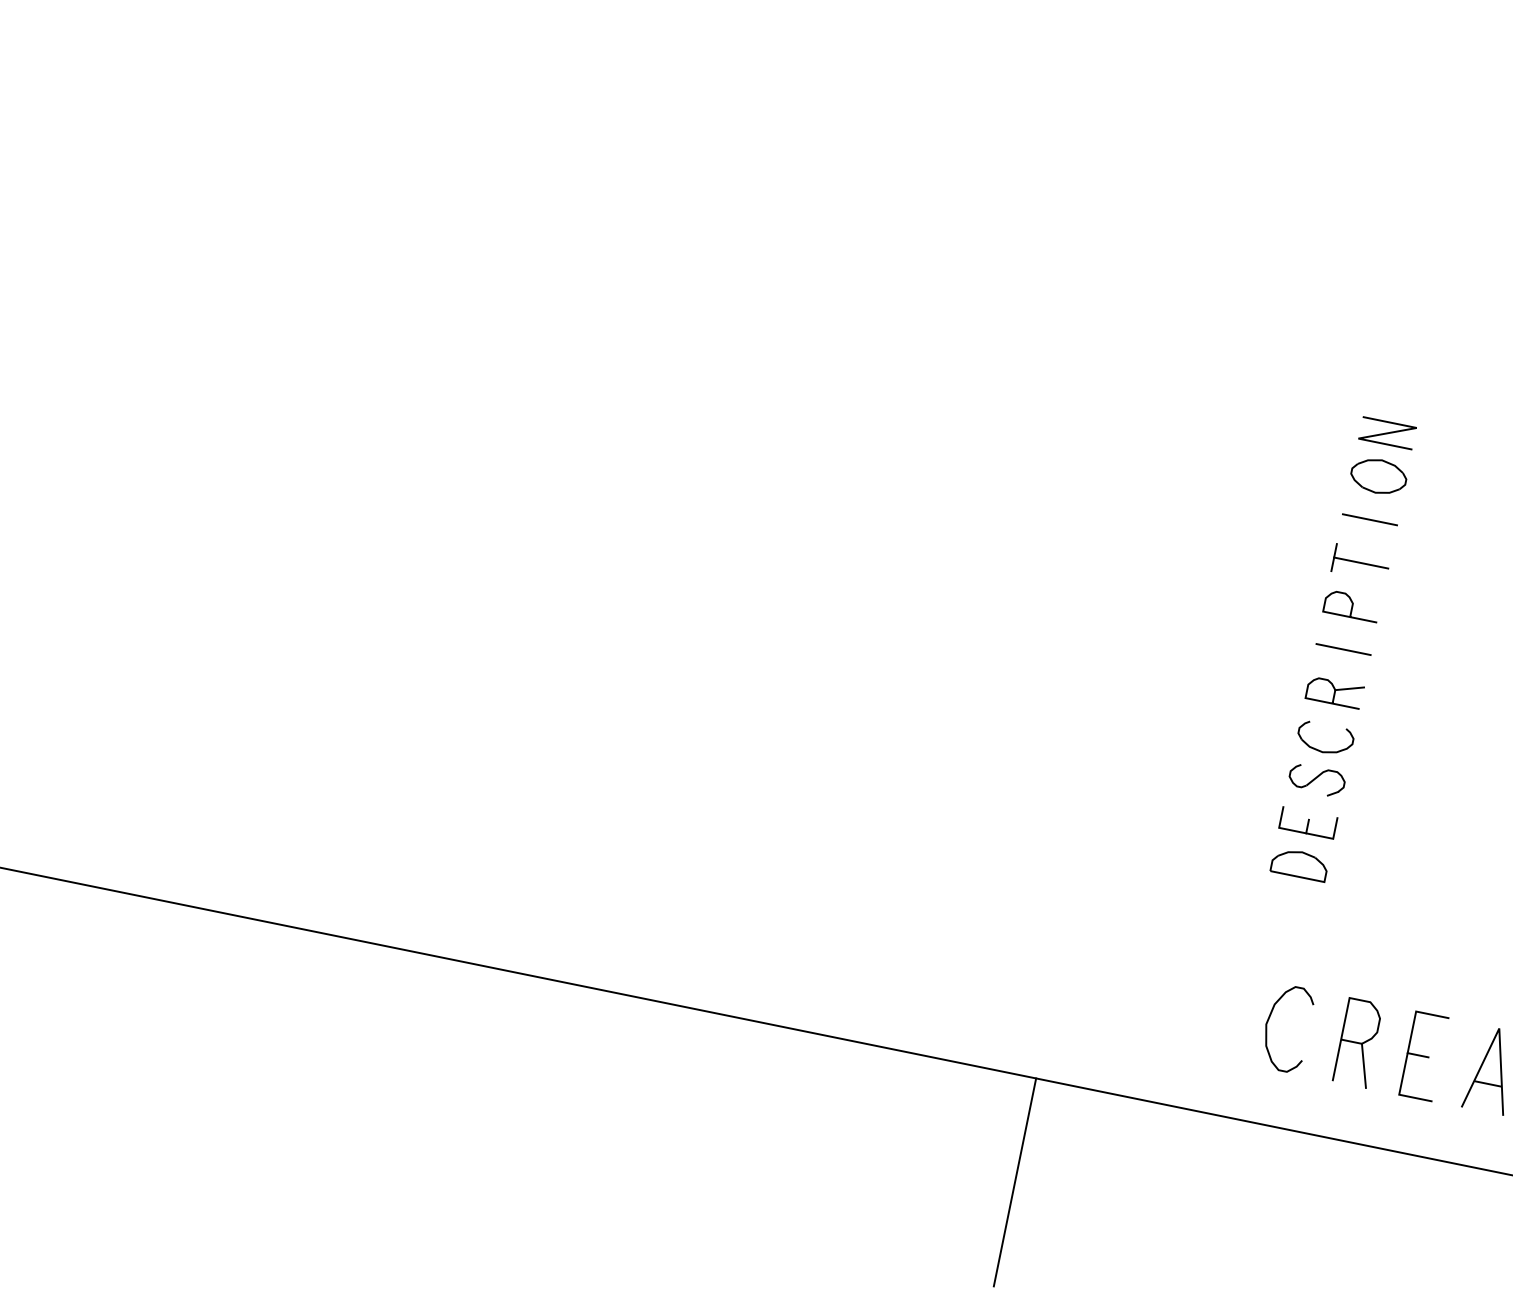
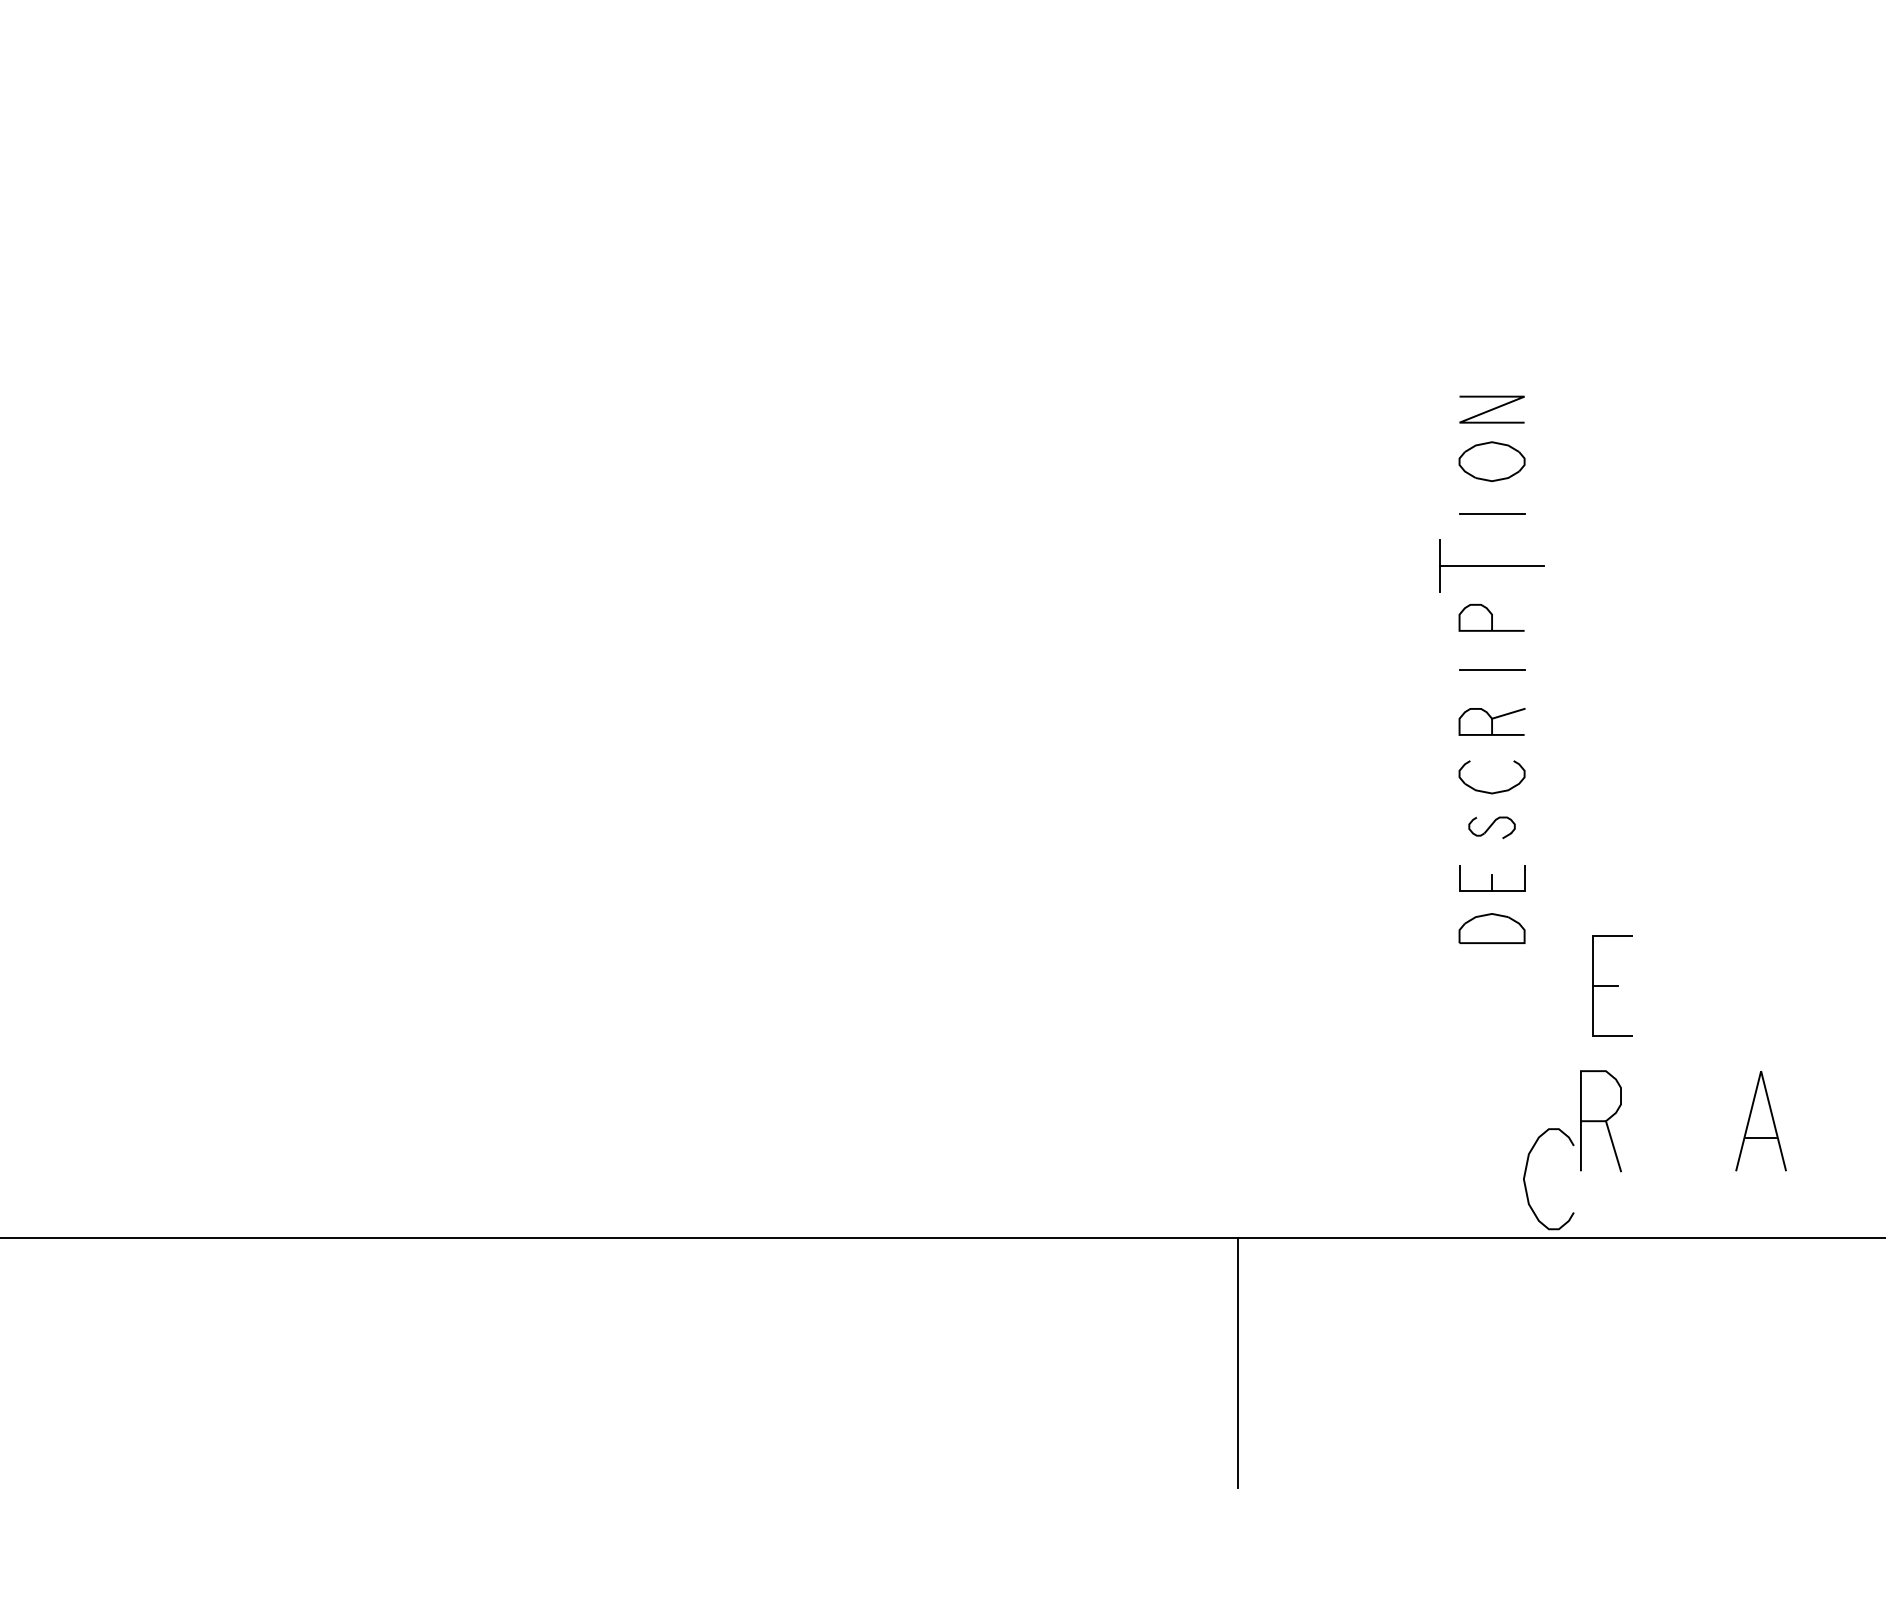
part: (1361, 562) -> (1492, 565), size x1.6
part: (1316, 780) -> (1491, 827), size x0.7
curve: (1267, 1030) -> (1526, 1185), moved
part: (1423, 1055) -> (1612, 985), moved

